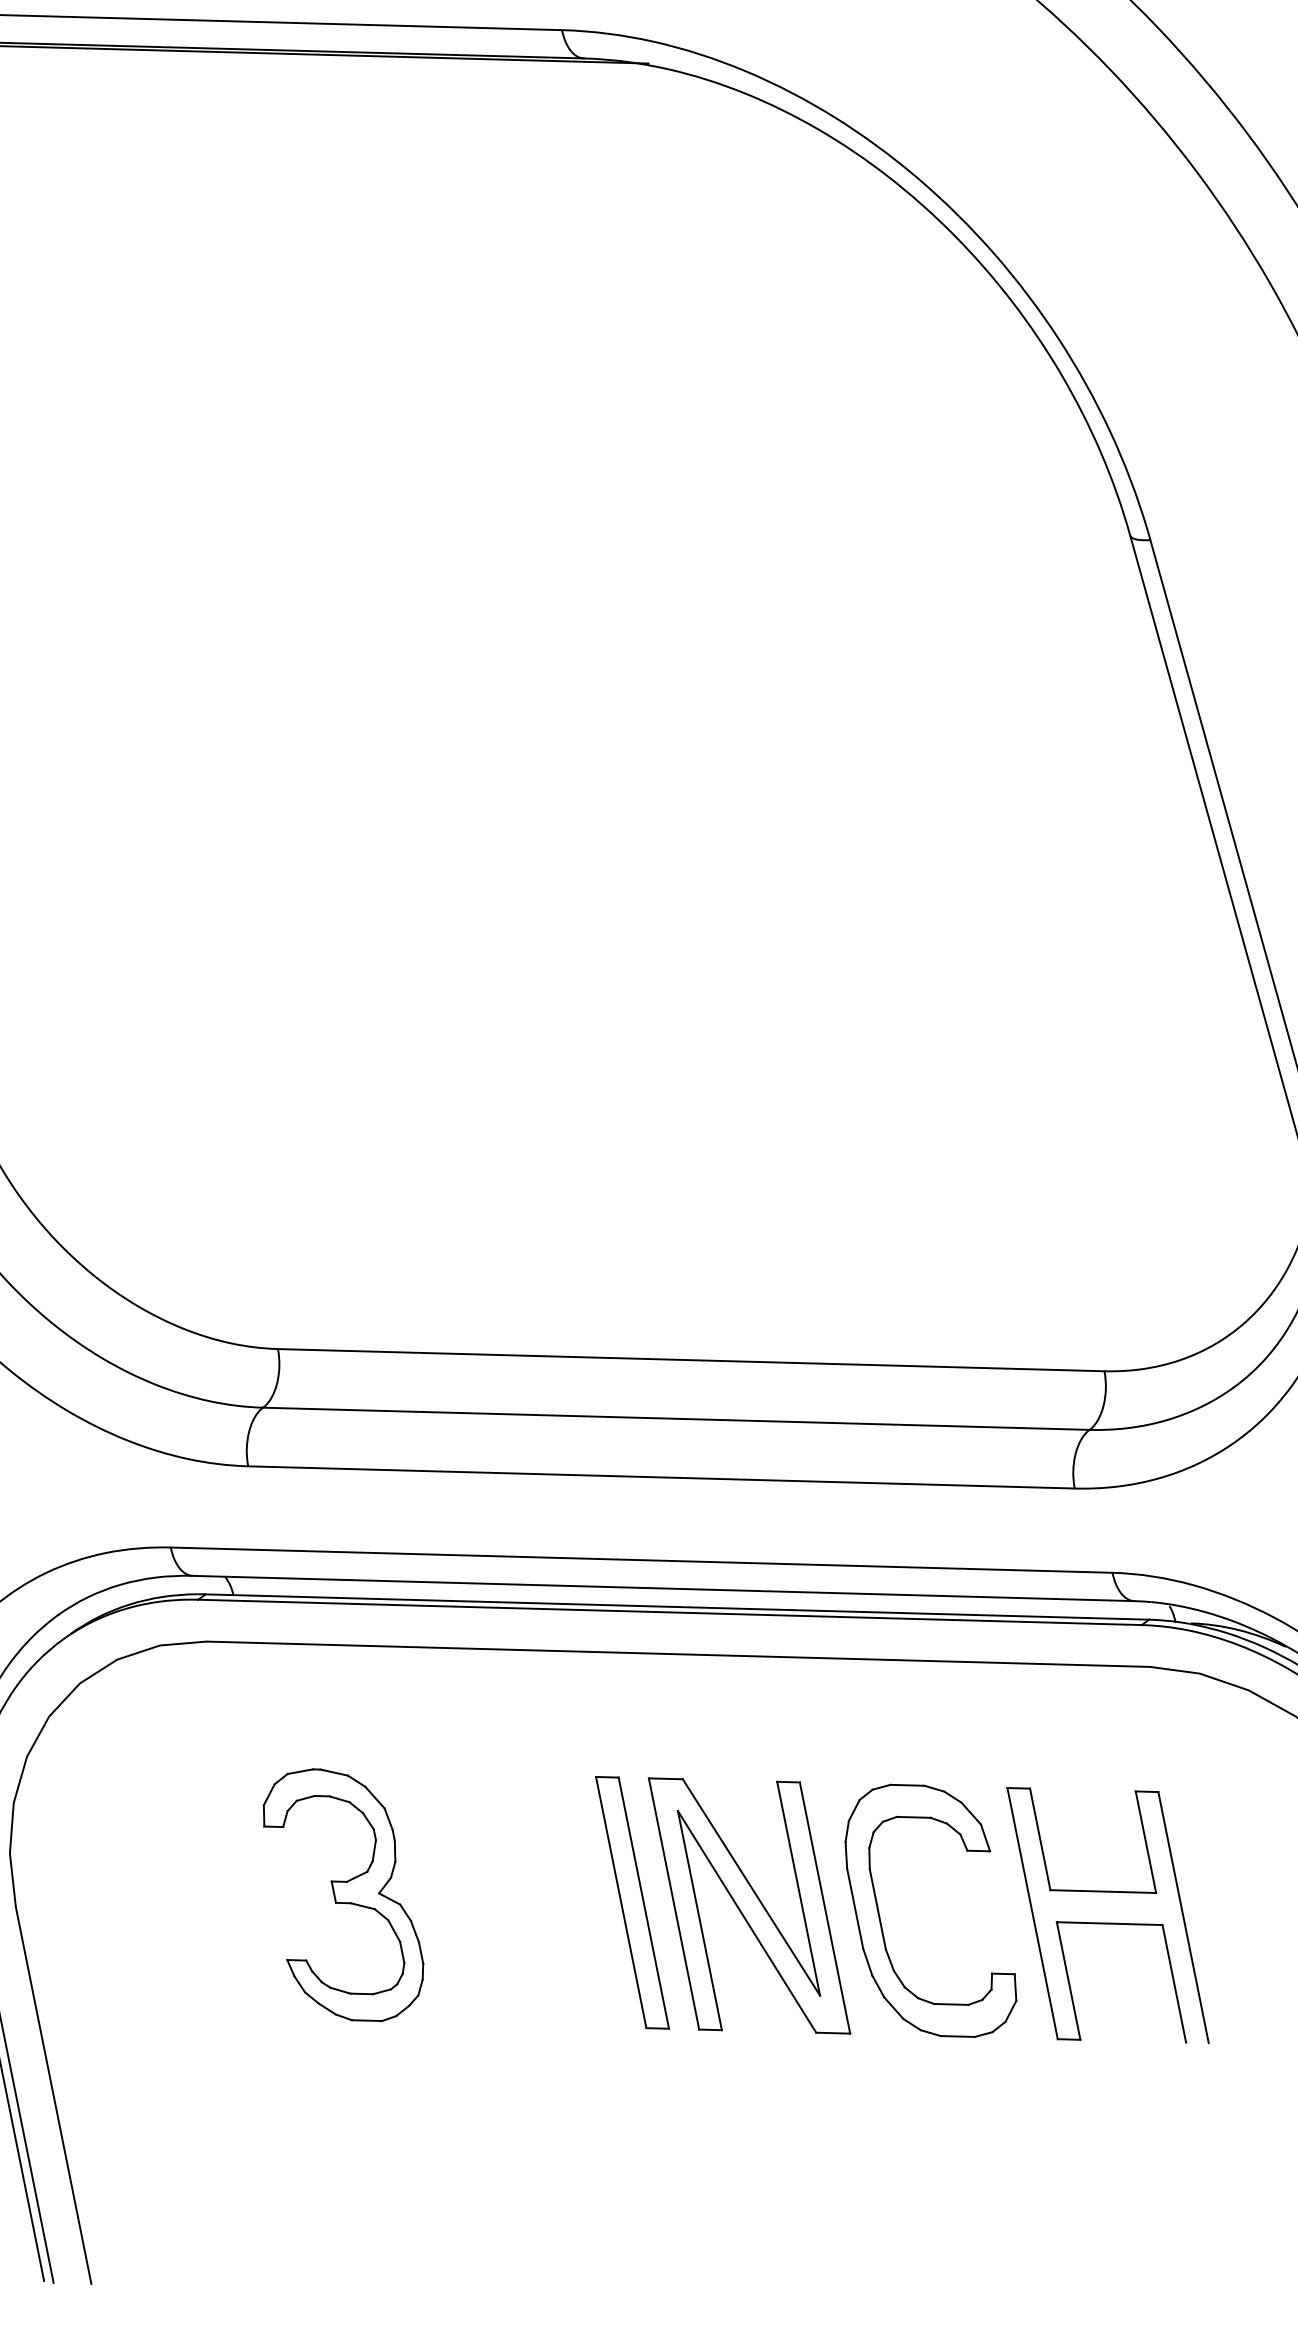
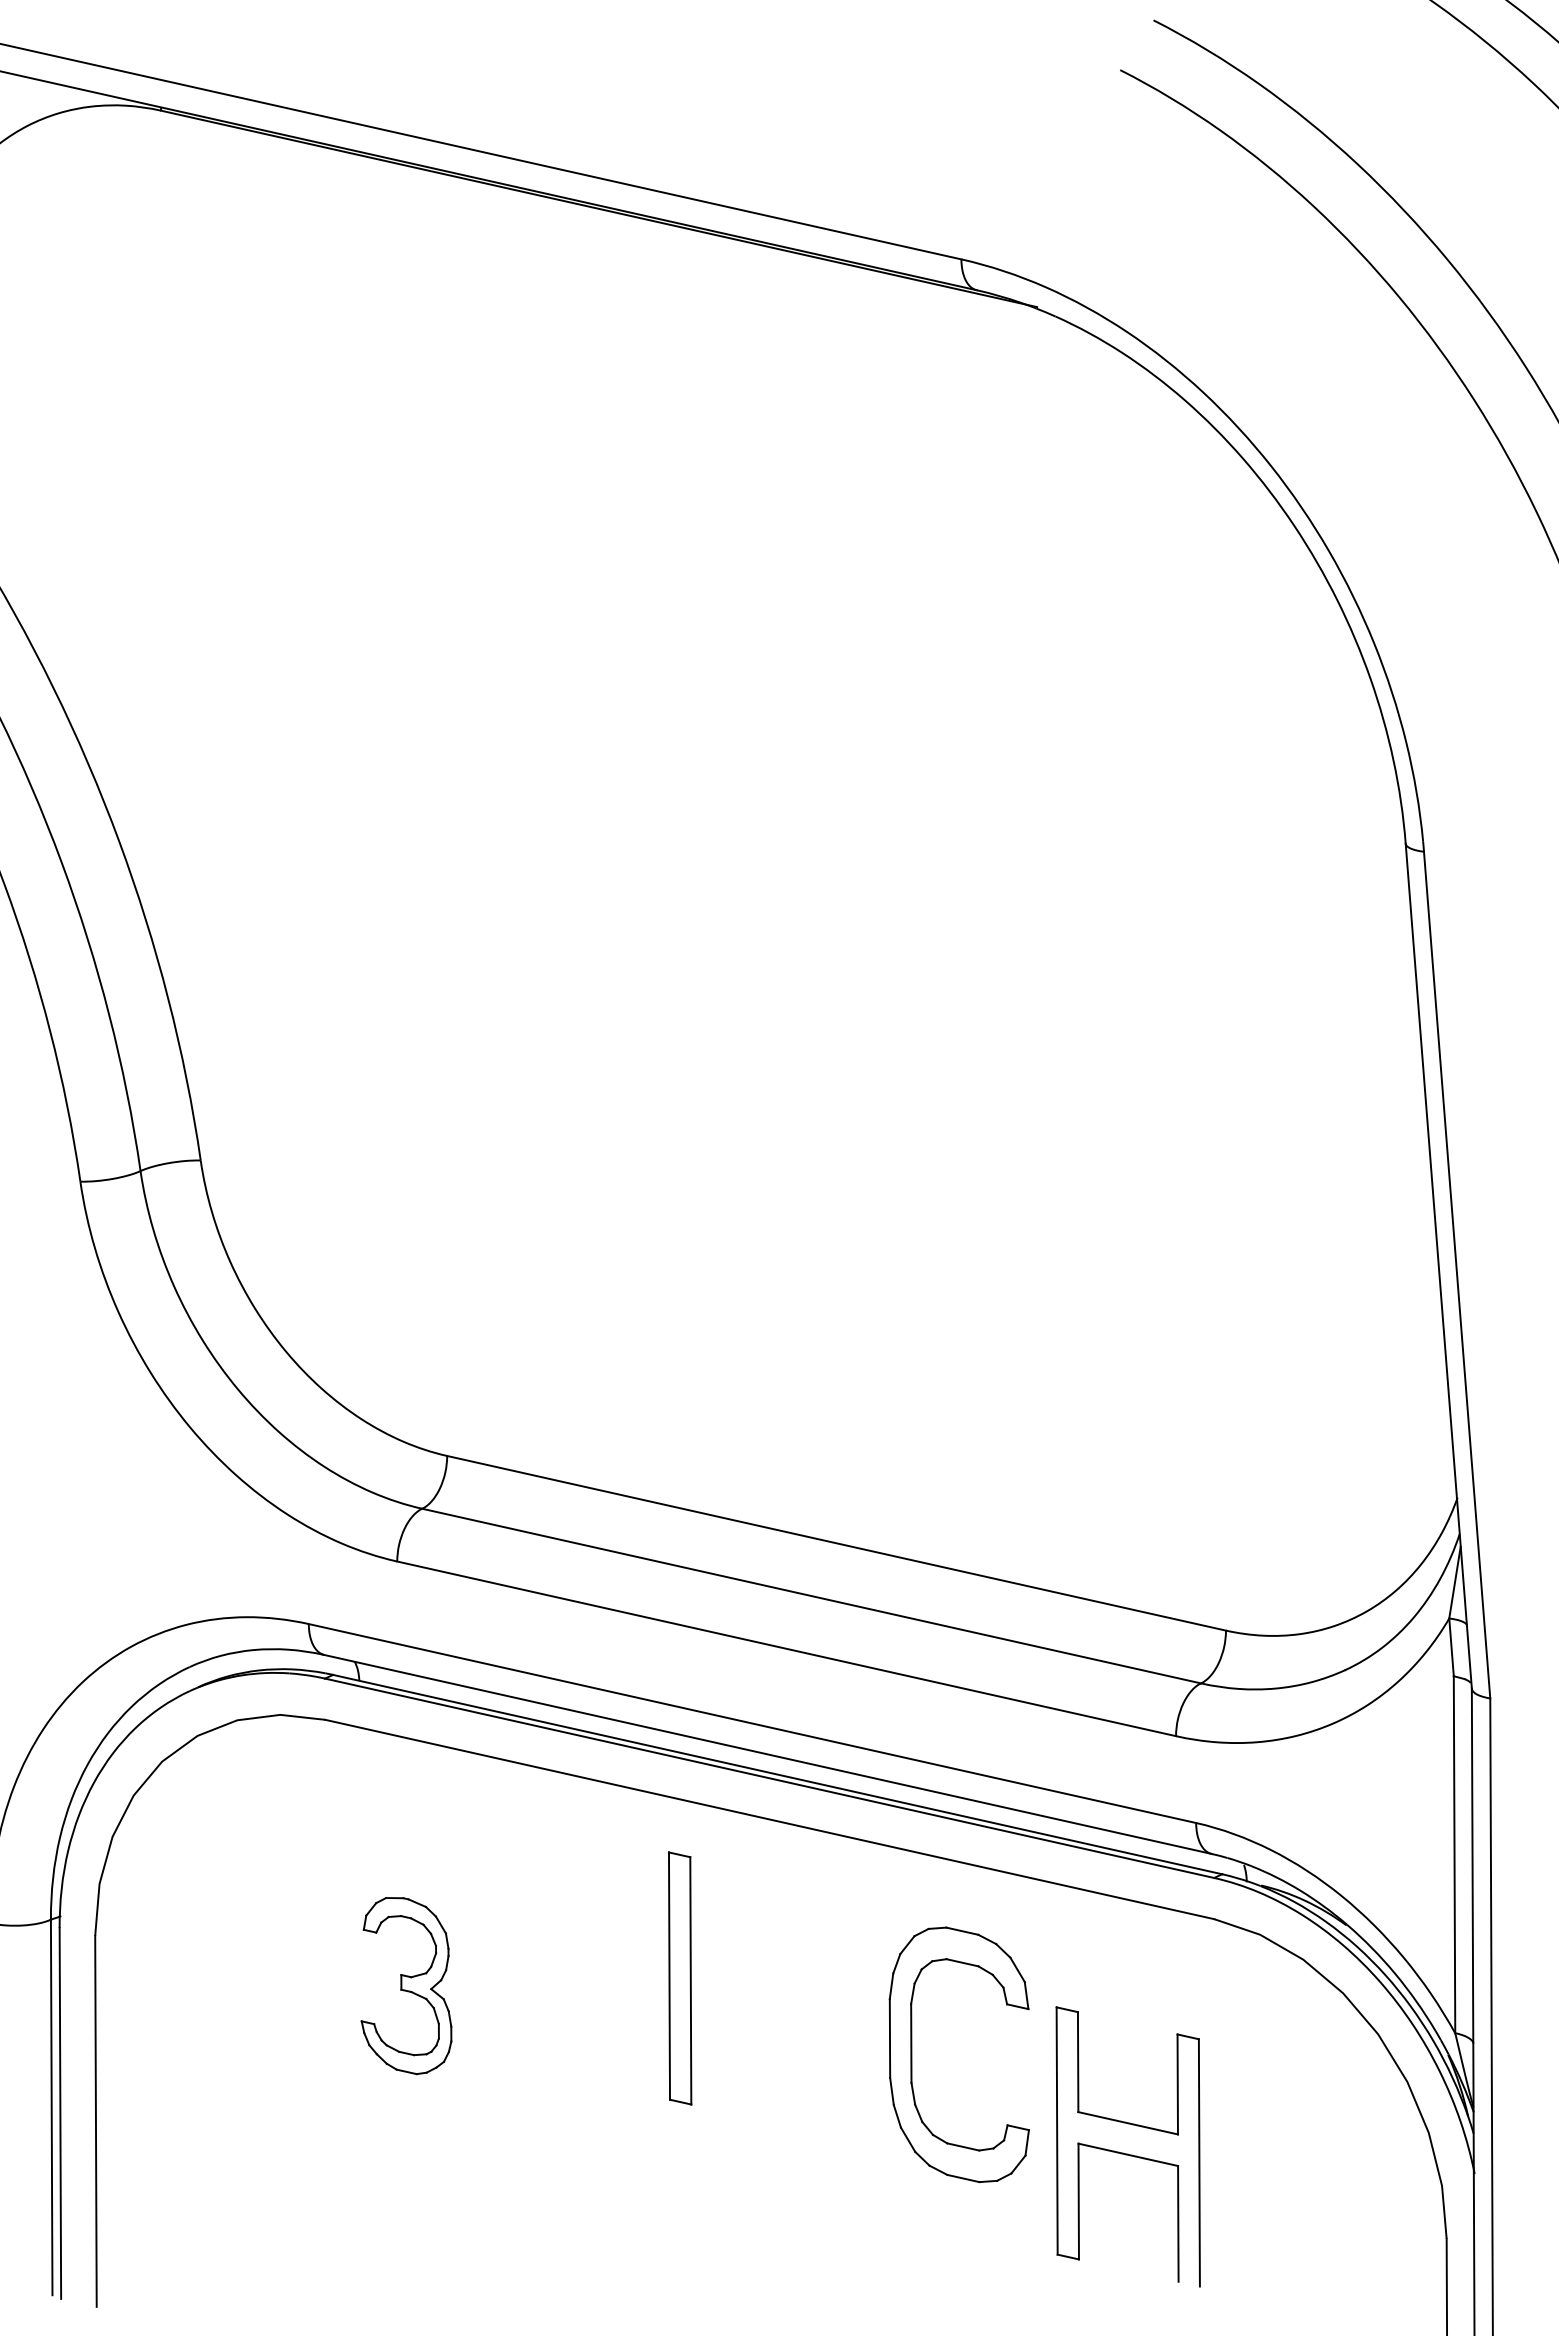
part: (342, 1895) -> (406, 1985), size x0.7
part: (632, 1902) -> (680, 1978), moved
part: (748, 1905) -> (789, 2070), removed
part: (881, 1920) -> (912, 2054), moved

